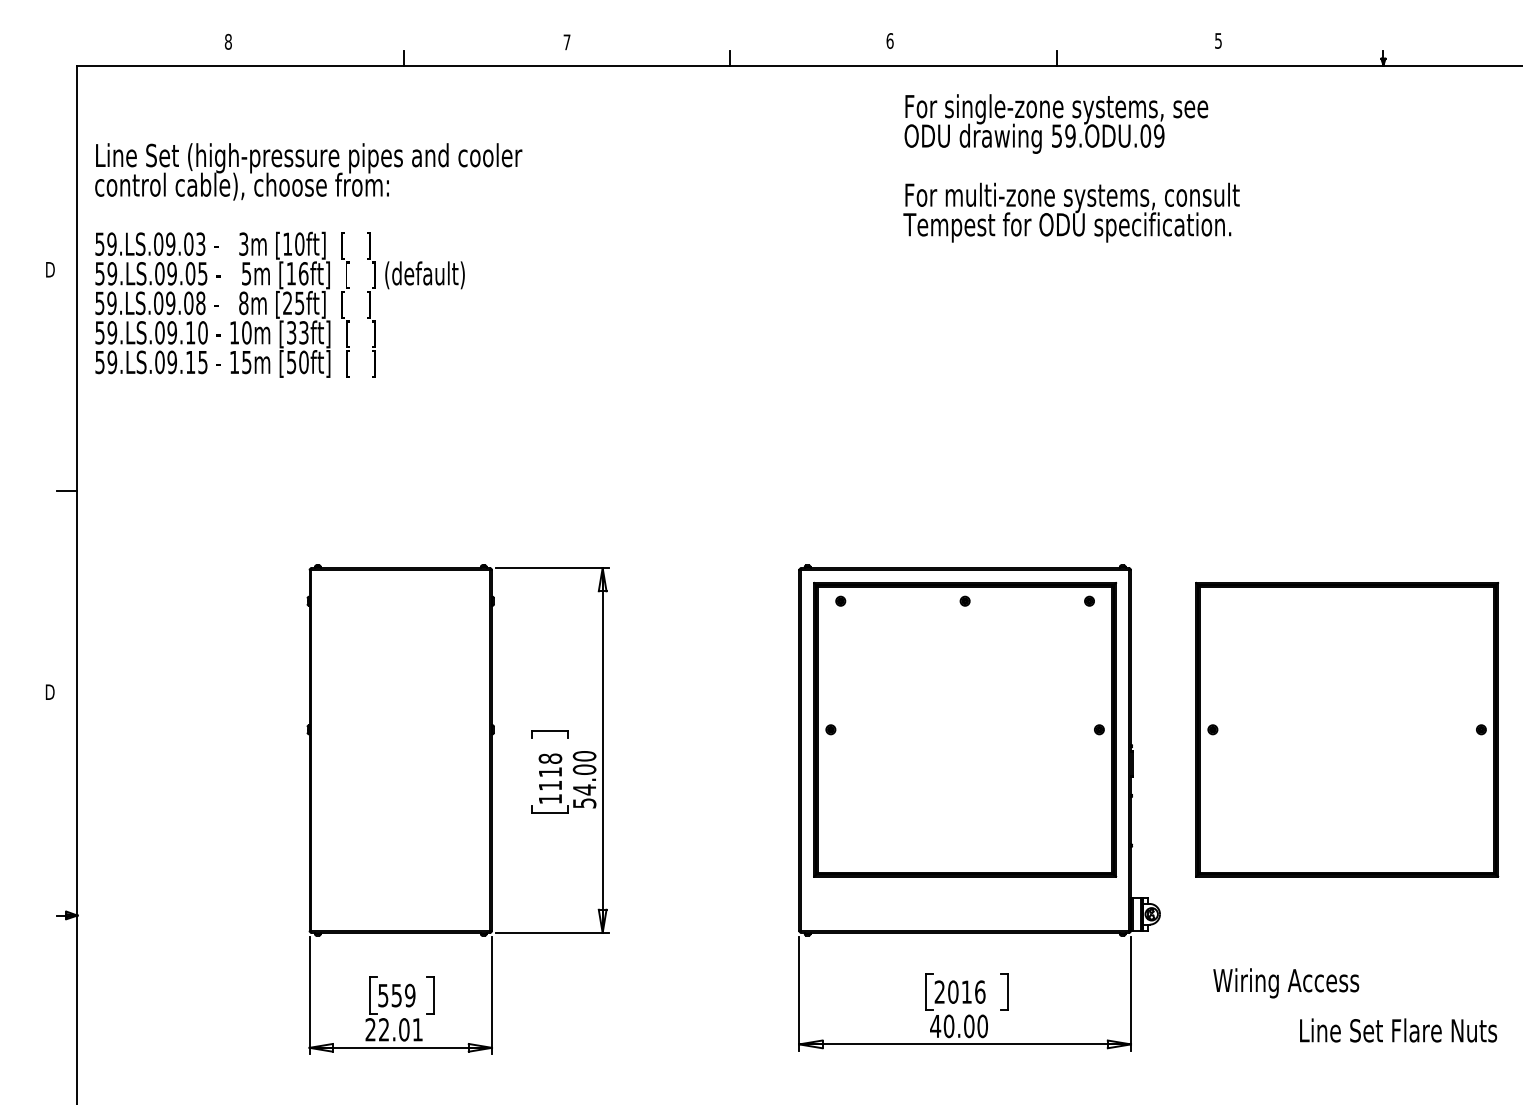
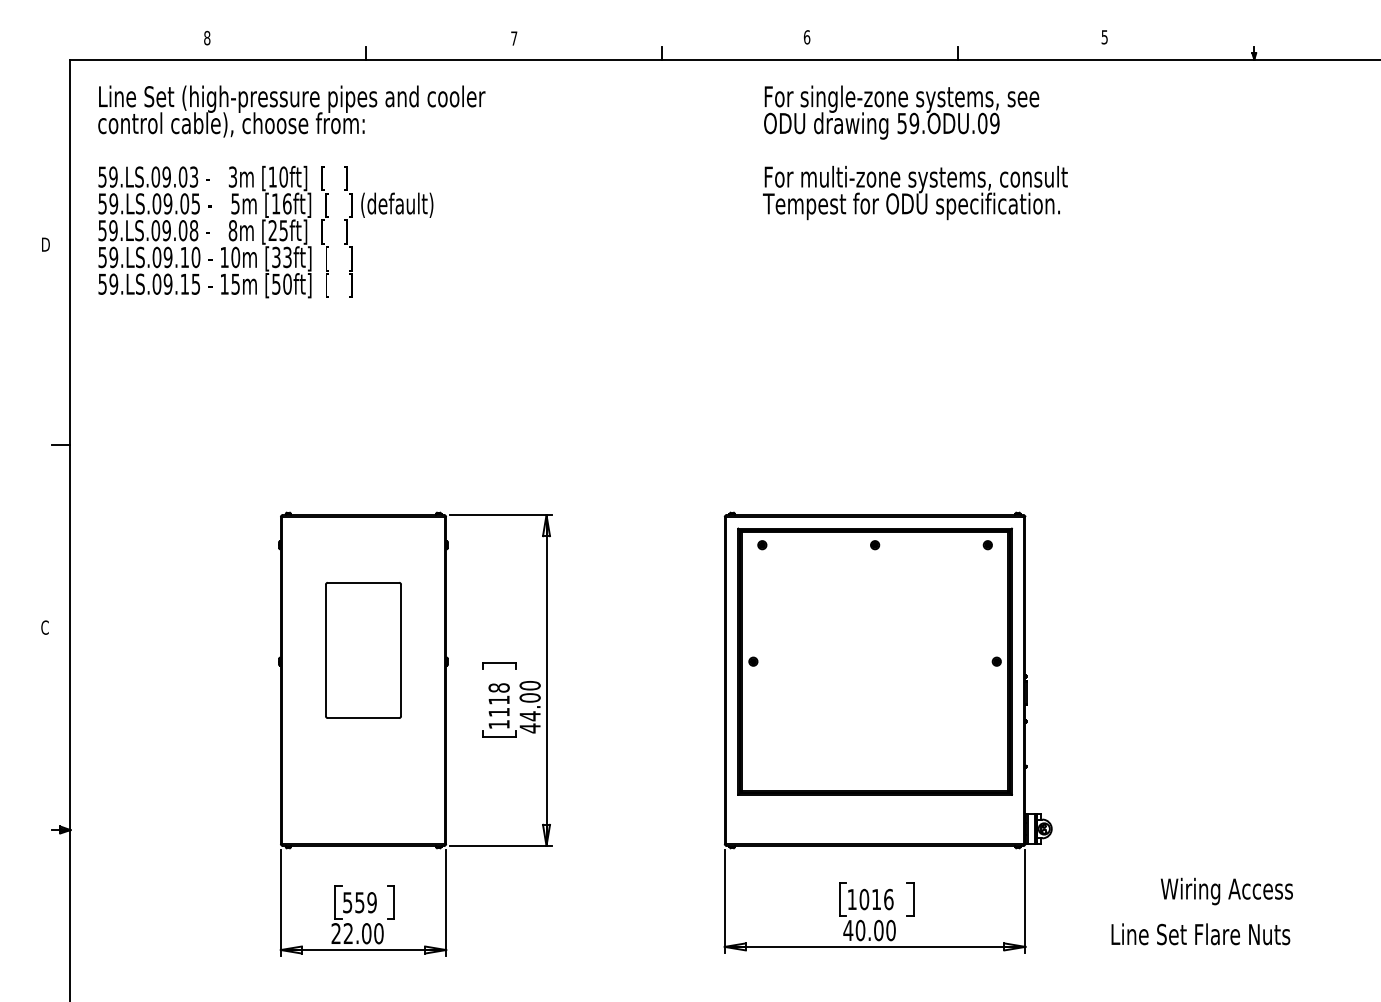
text: (1071, 168) -> (915, 152), moved
text: (308, 260) -> (291, 191), moved
text: (49, 692) -> (45, 627), D -> C
part: (400, 716) -> (363, 649), added
part: (1347, 729) -> (1221, 661), removed
text: (584, 802) -> (530, 727), 54.00 -> 44.00
text: (1286, 983) -> (1227, 891), moved
text: (939, 991) -> (851, 898), 2016 -> 1016
text: (417, 1029) -> (378, 933), 22.01 -> 22.00
text: (1398, 1030) -> (1200, 934), moved

